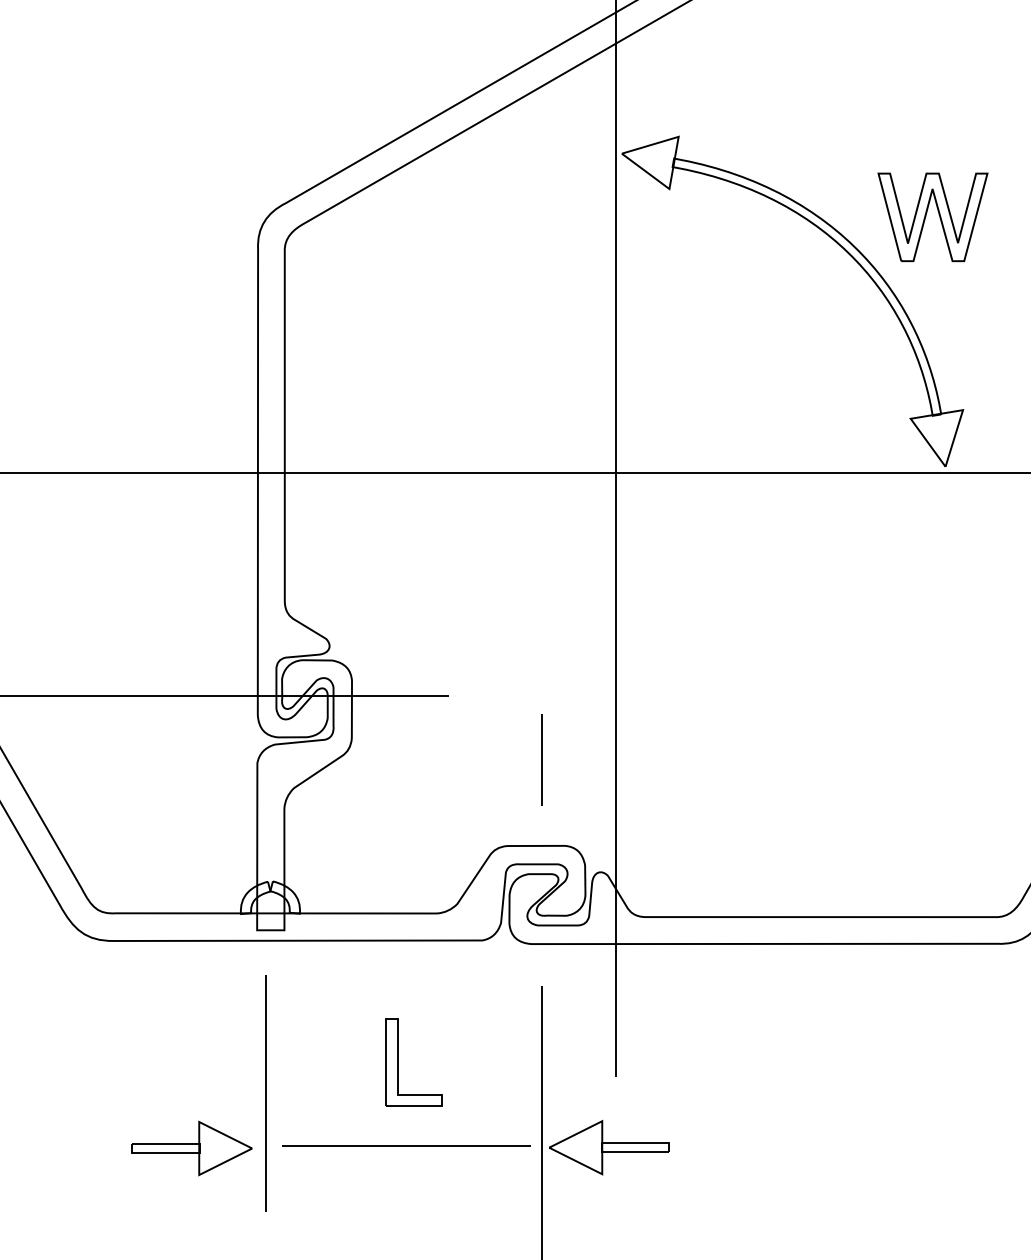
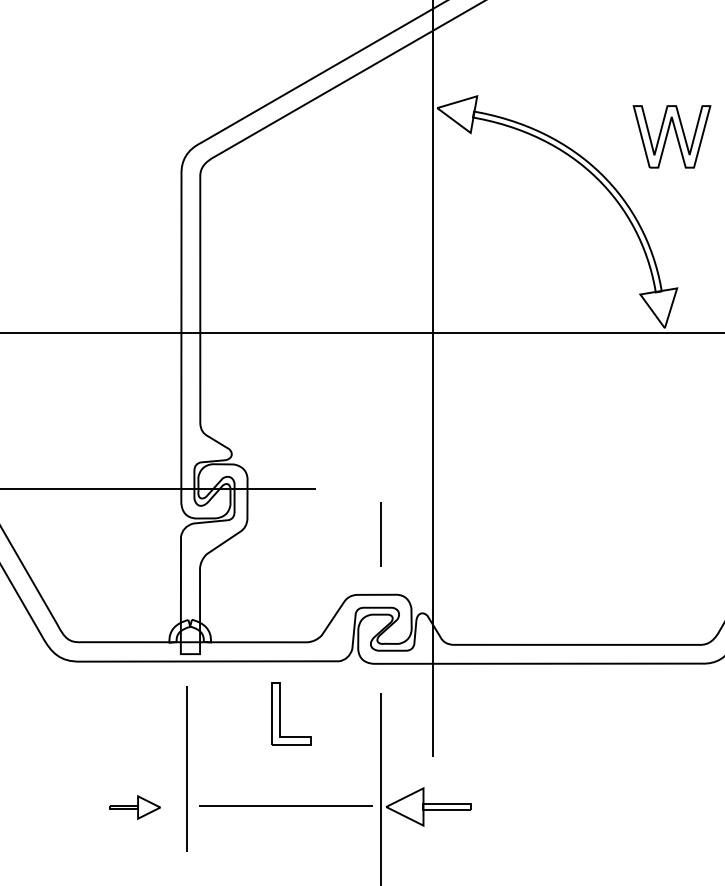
part: (932, 216) -> (671, 136), moved
part: (398, 1061) -> (280, 713), moved
part: (191, 1148) -> (134, 807), size x0.6

